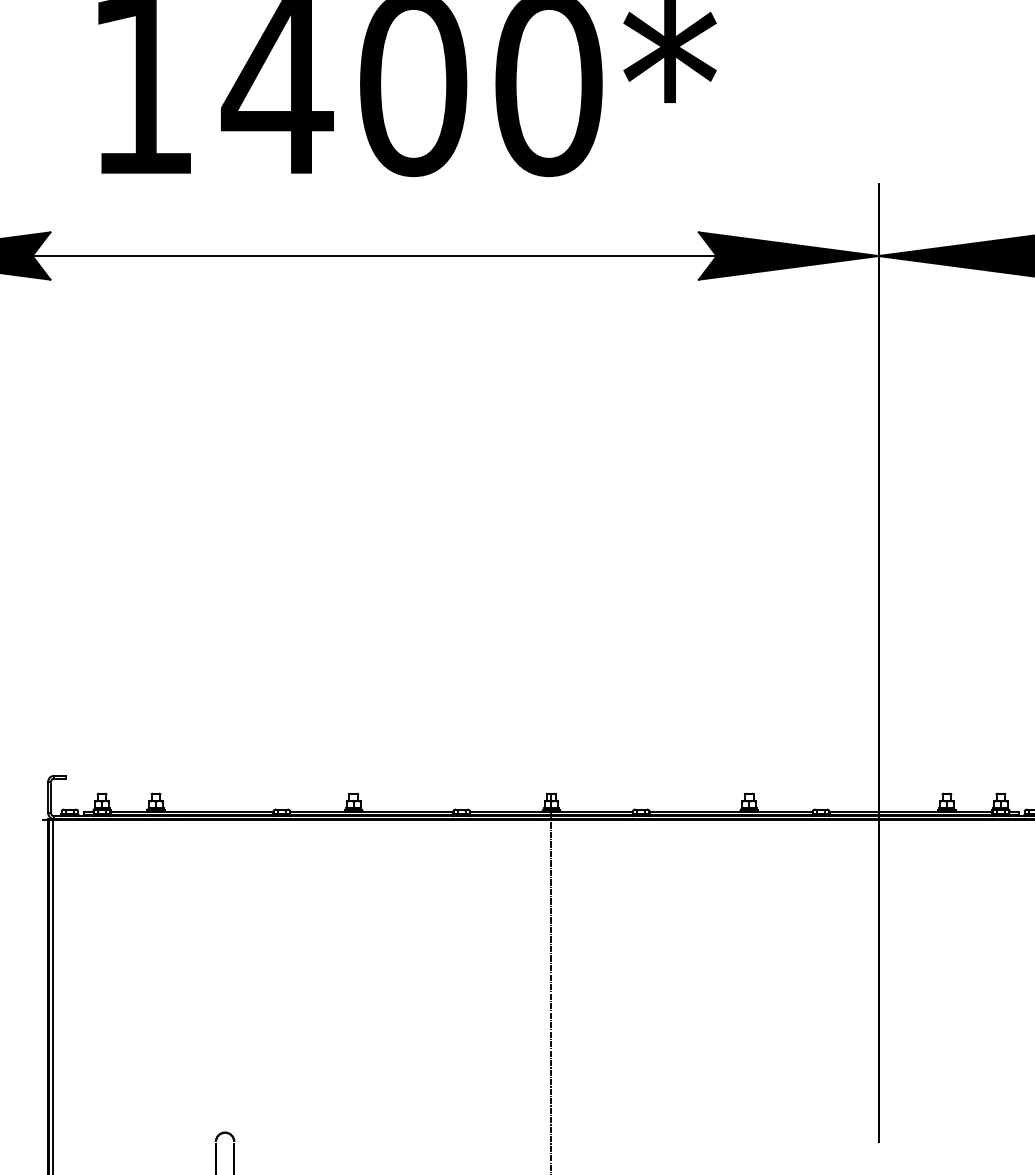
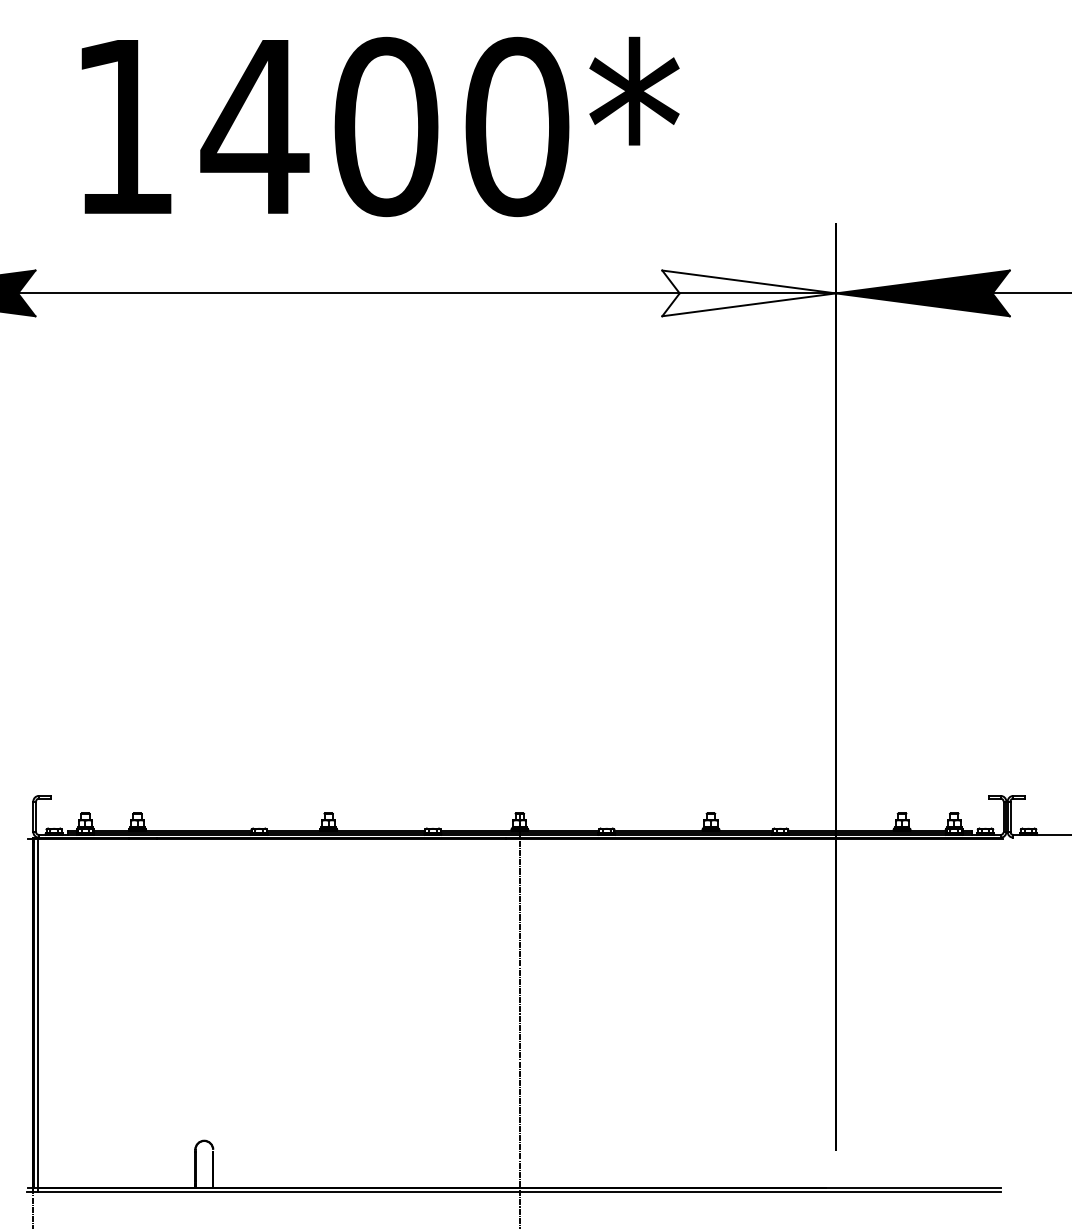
fill: (789, 256) -> (749, 293), removed

